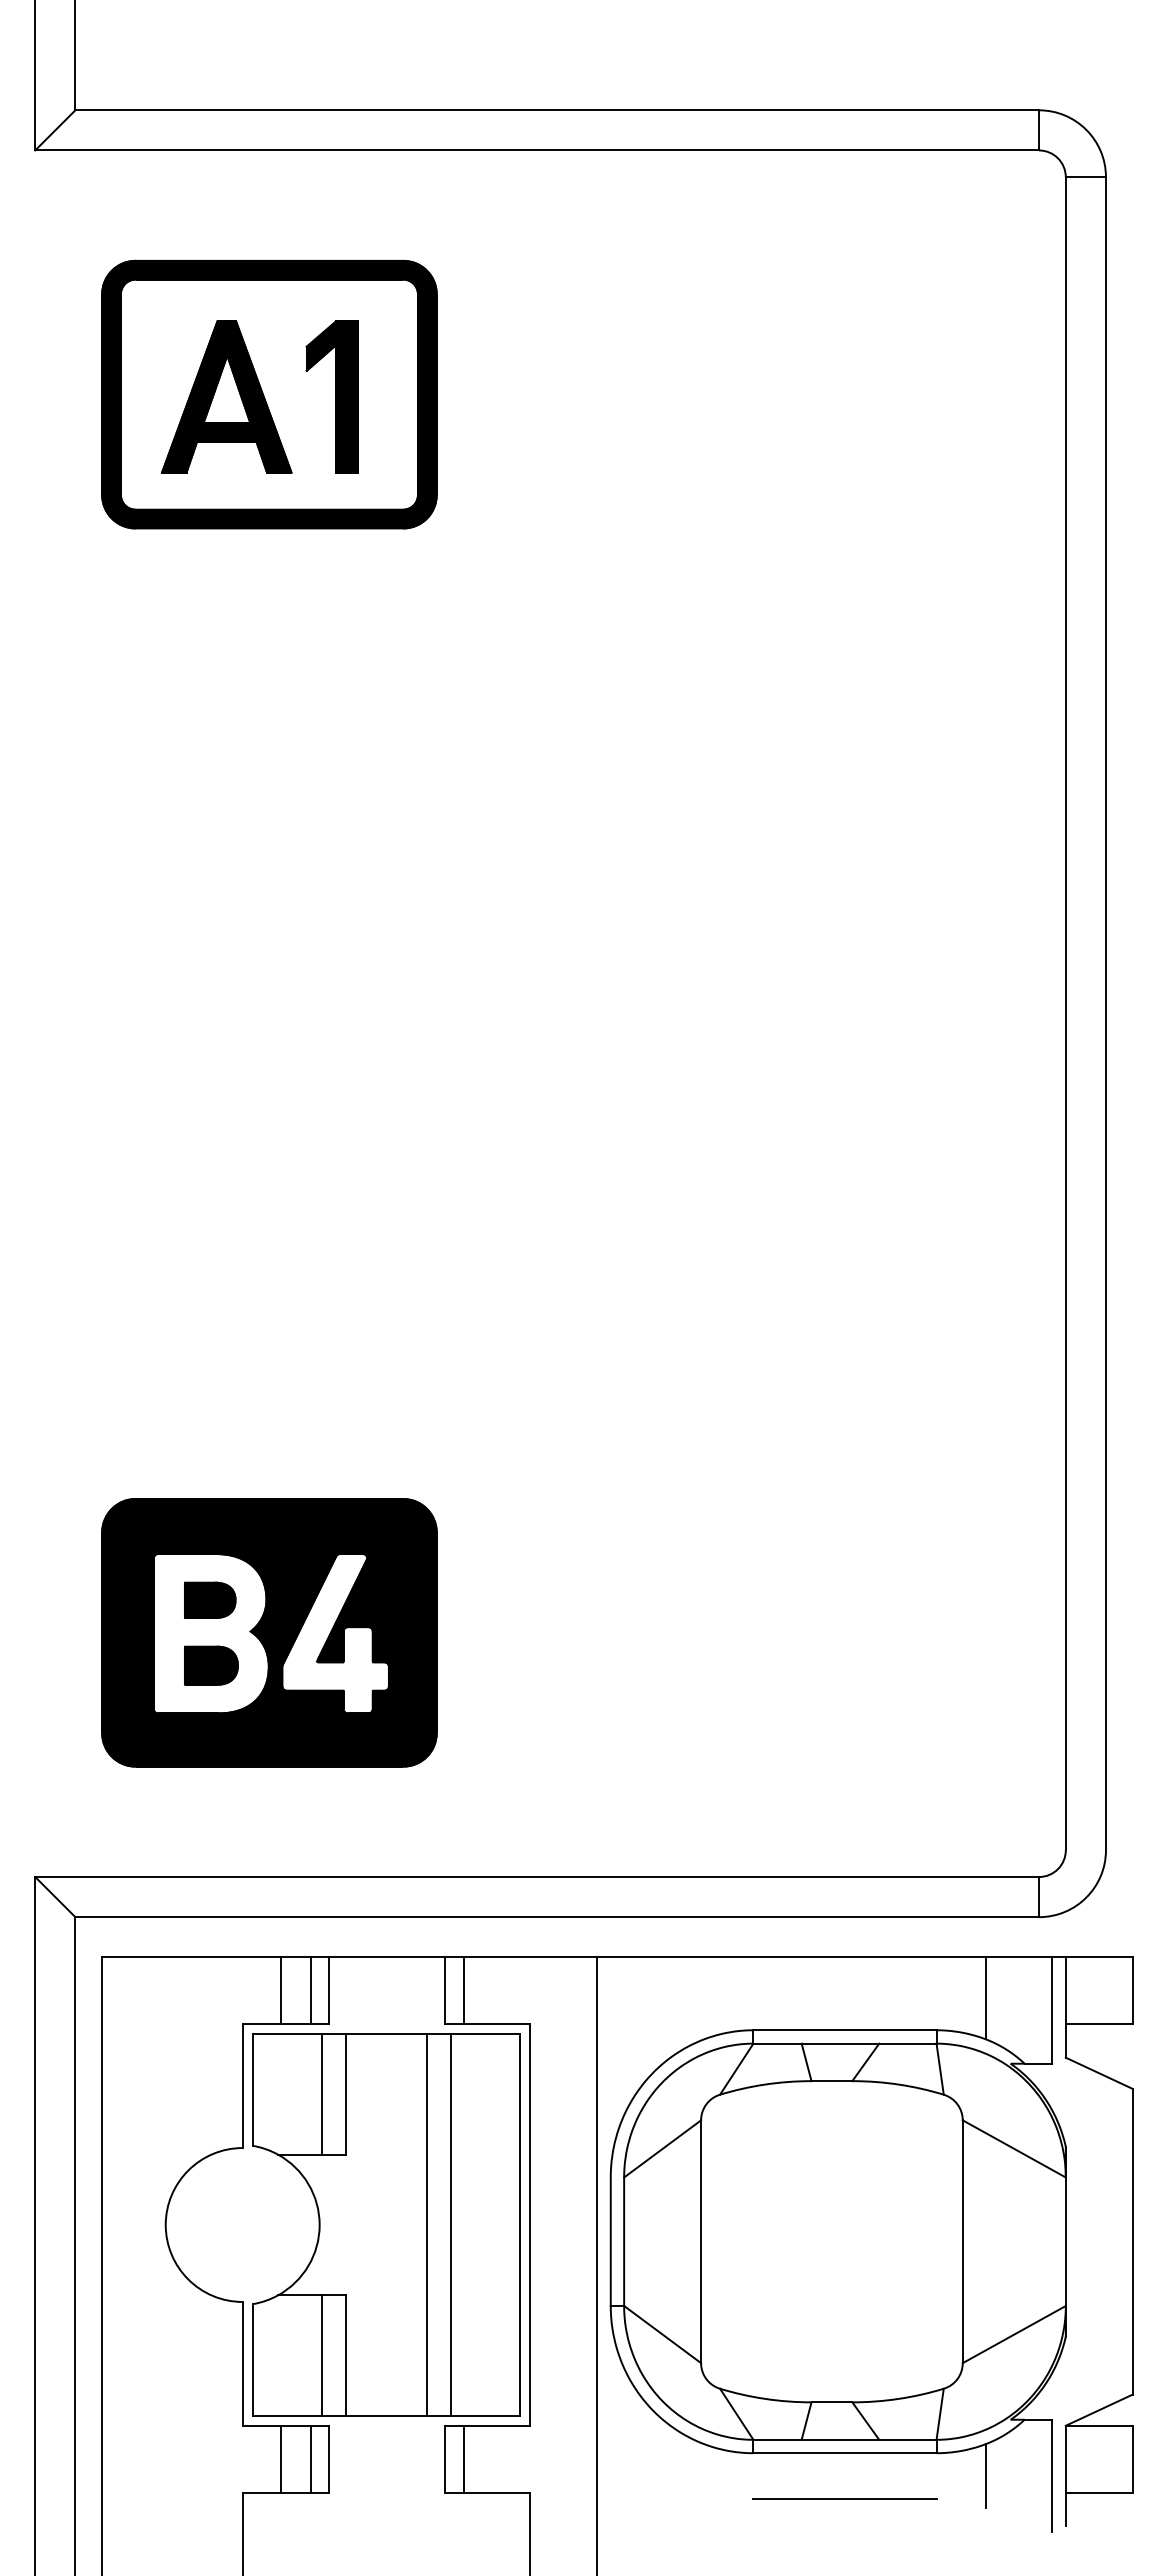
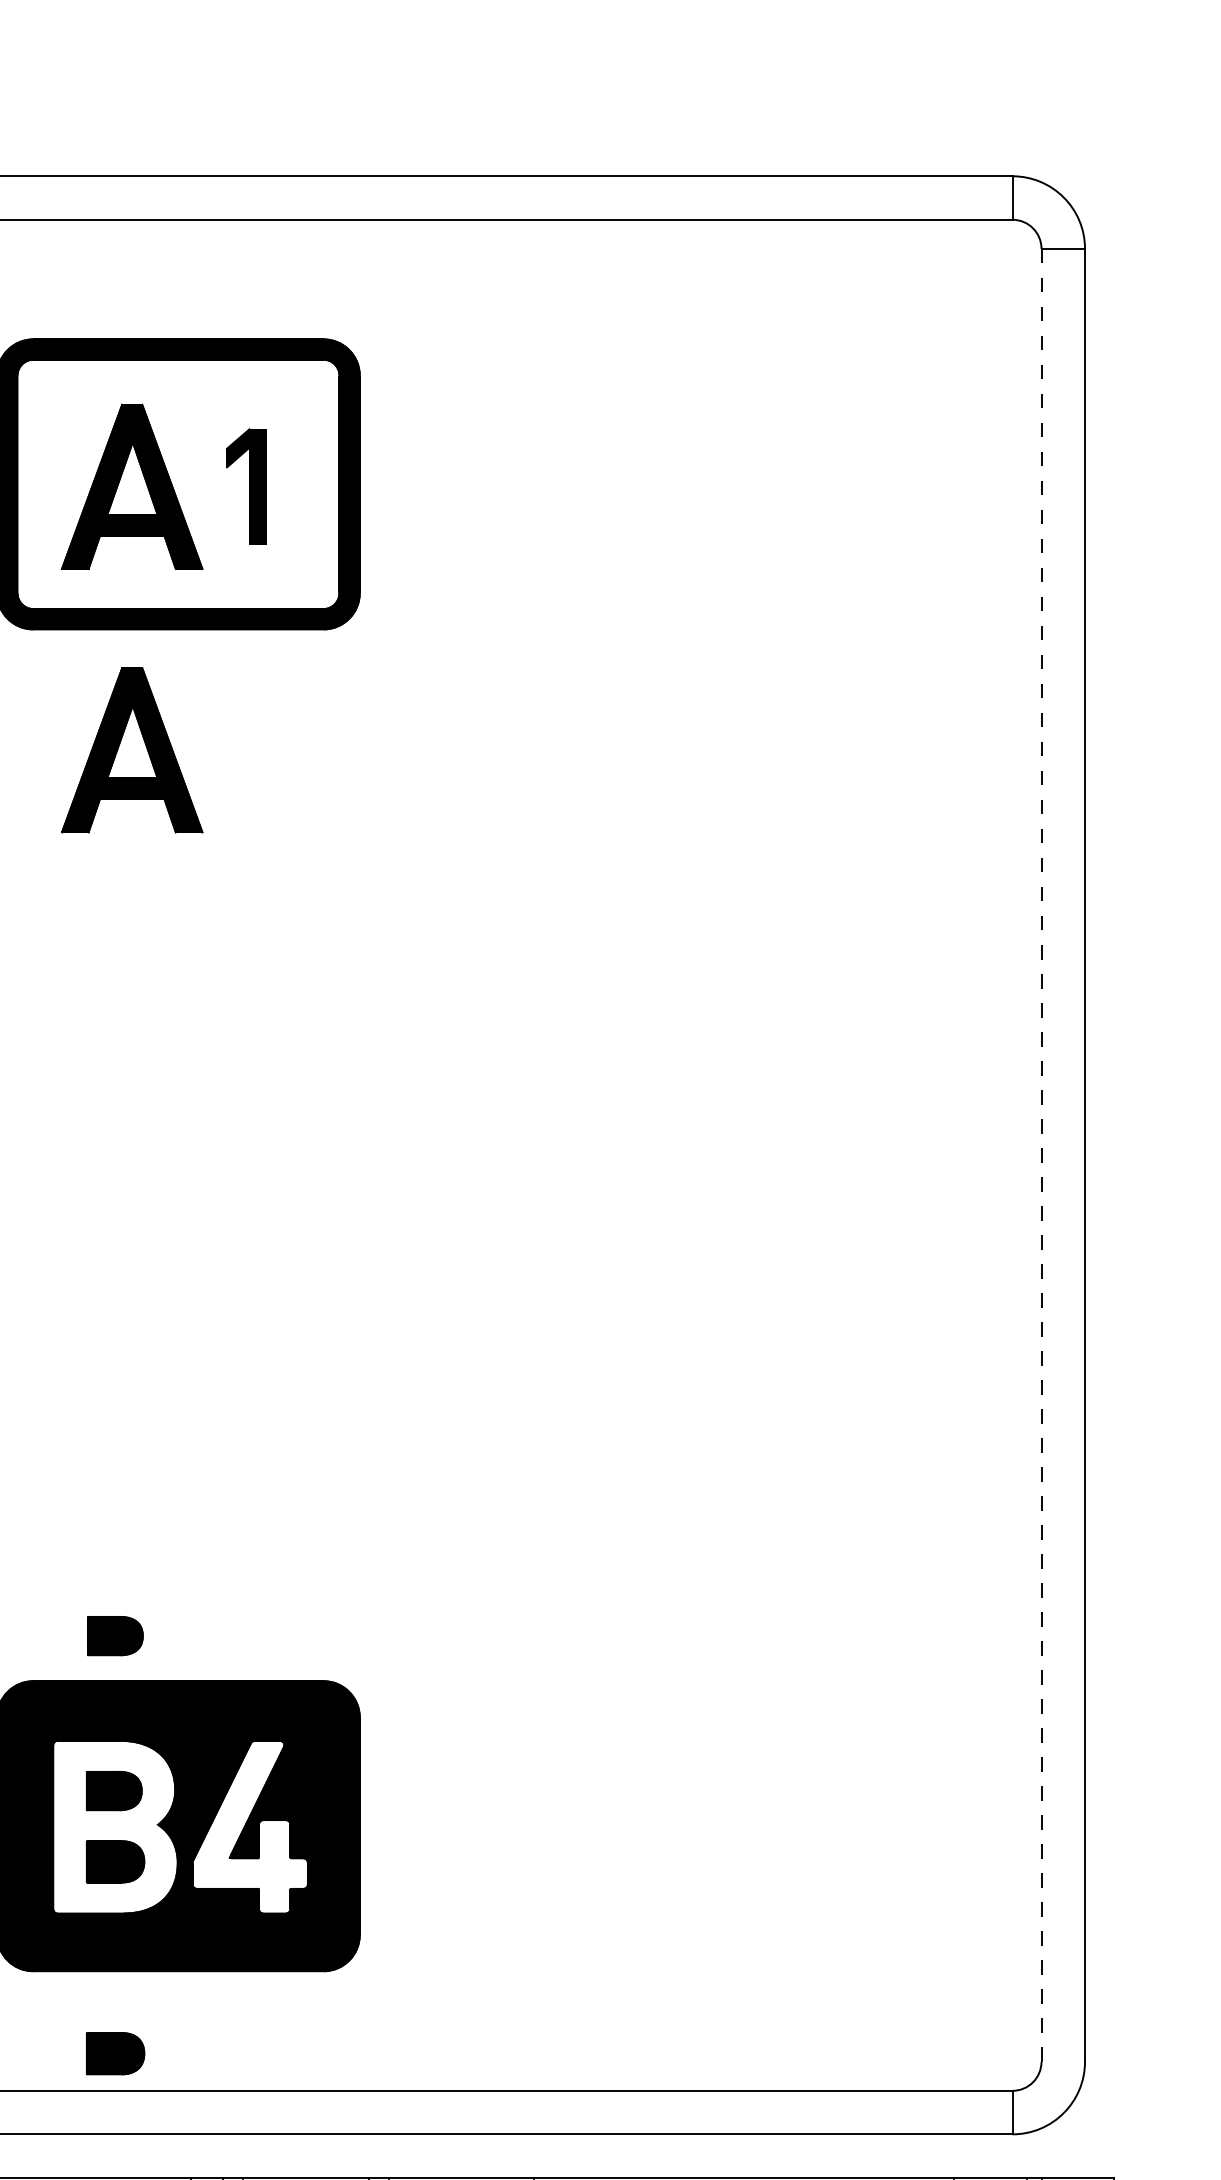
part: (331, 396) -> (245, 486), size x0.7
part: (226, 639) -> (131, 749), added
line: (1065, 1013) -> (1041, 1155), solid -> dashed
part: (211, 1456) -> (115, 1635), added
part: (211, 1842) -> (115, 2053), added

